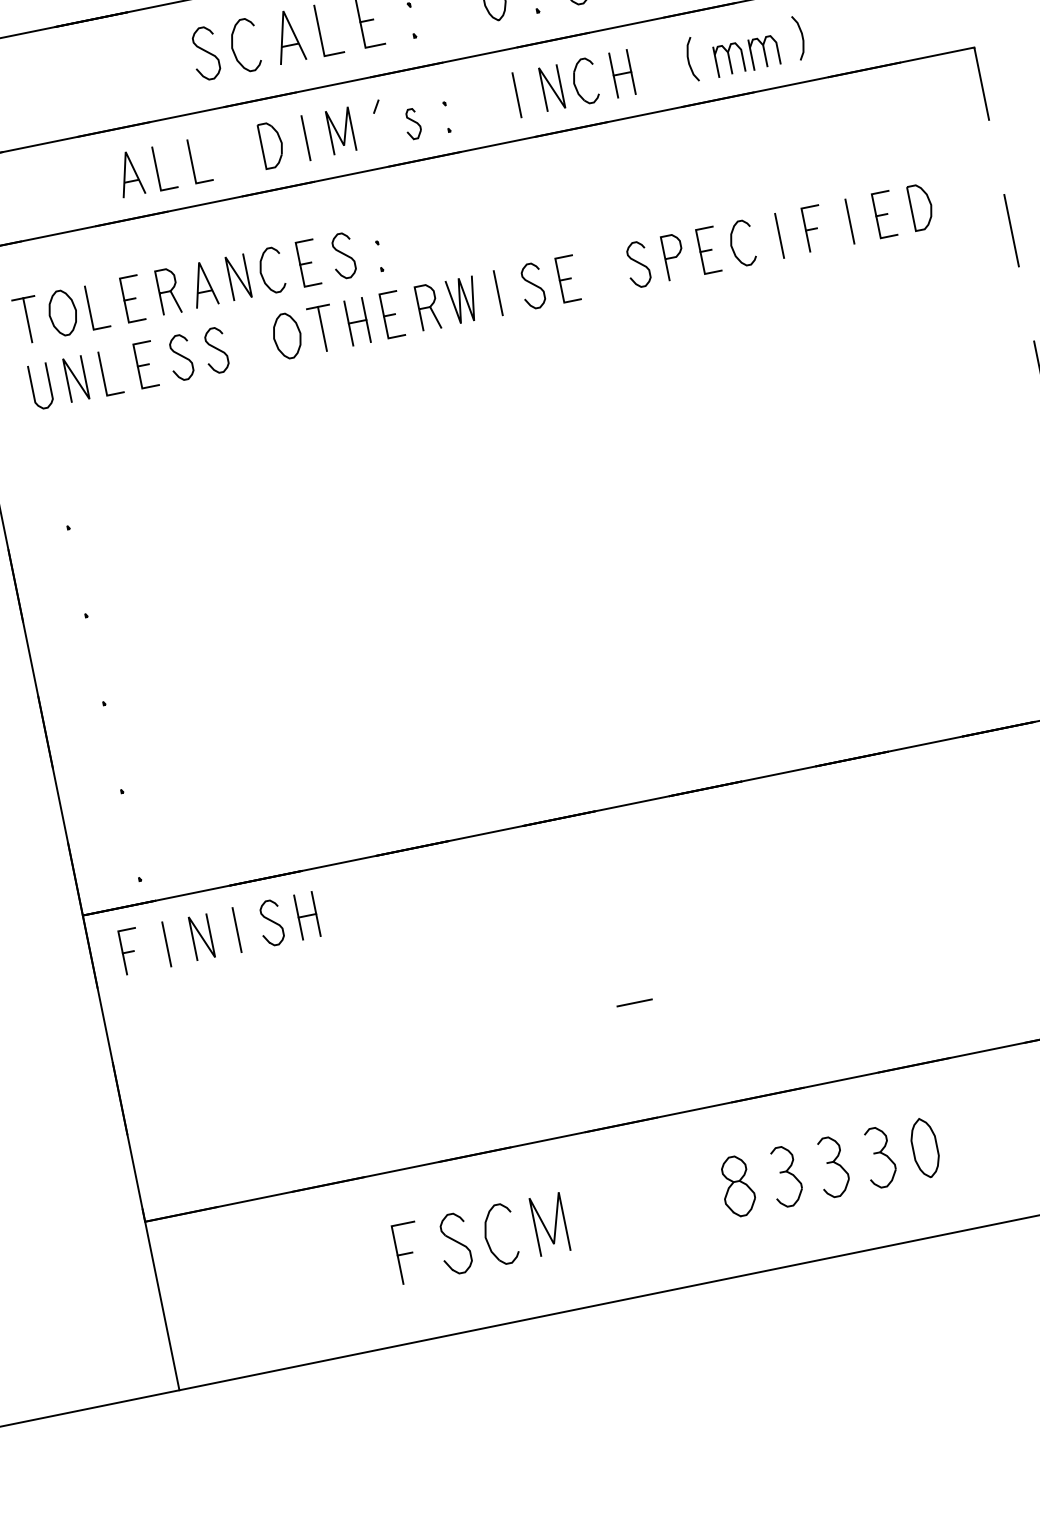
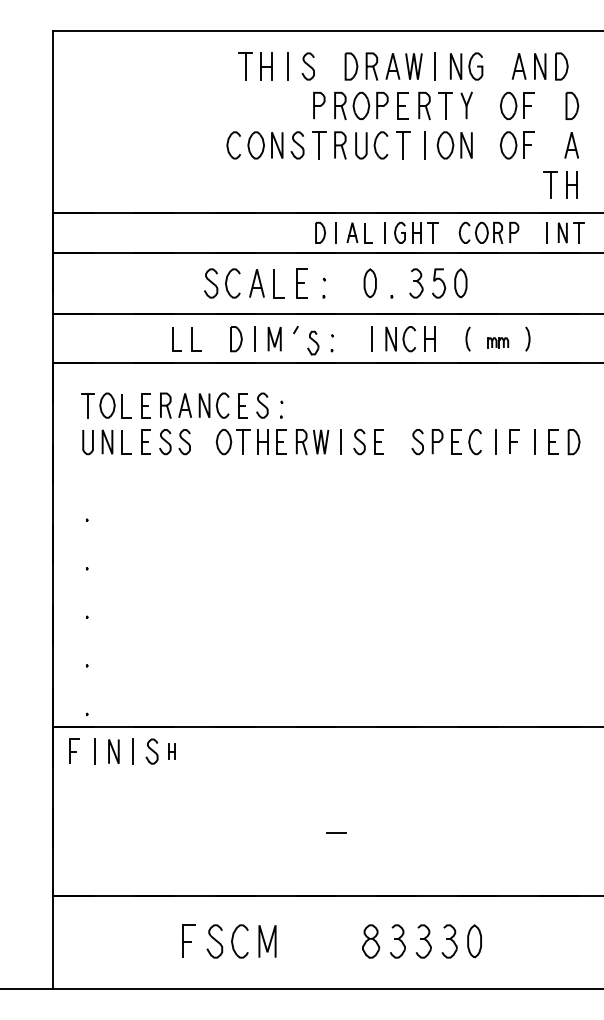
part: (745, 55) -> (497, 342), size x0.6
part: (413, 124) -> (313, 343), size x1.4
part: (128, 173) -> (157, 338), removed
part: (306, 915) -> (171, 751), size x0.6

